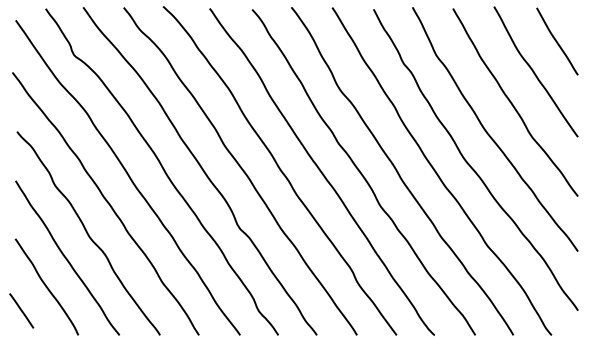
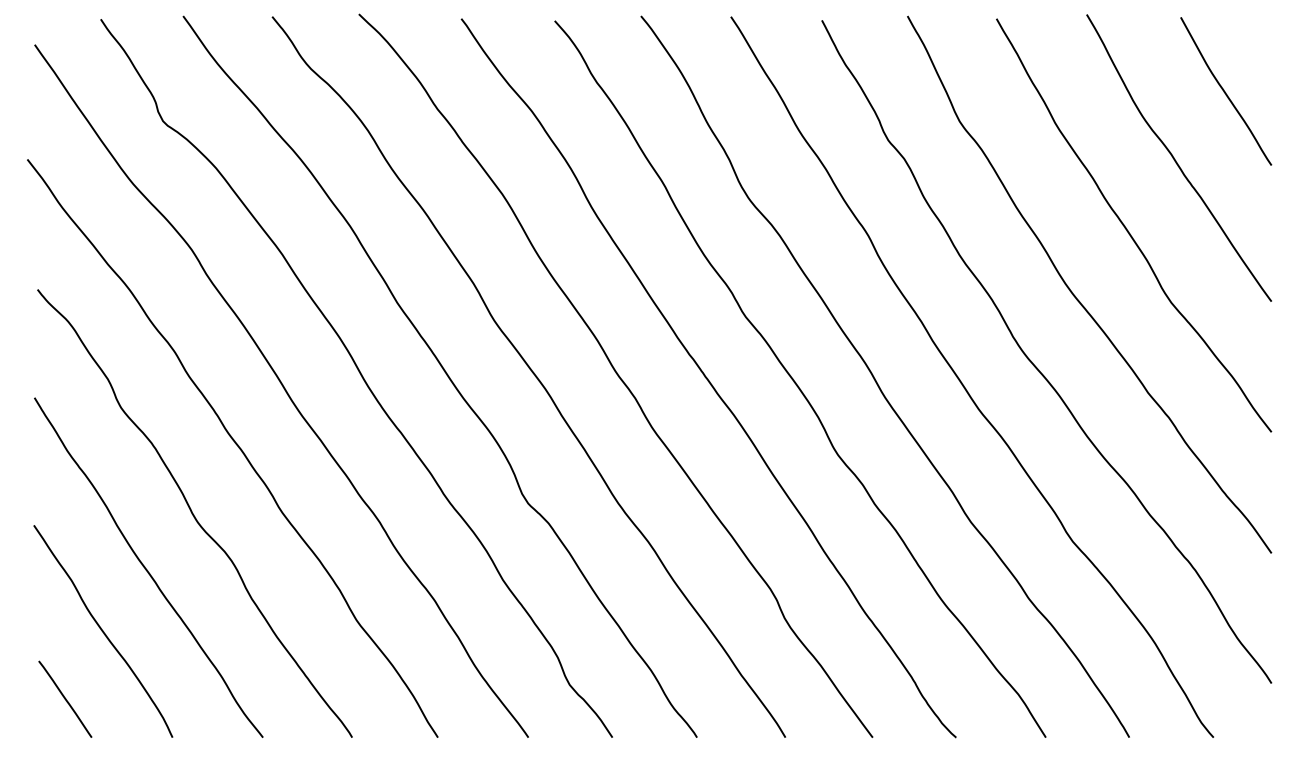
line: (21, 310) -> (64, 698), moved

